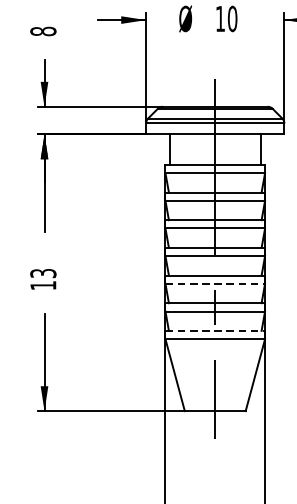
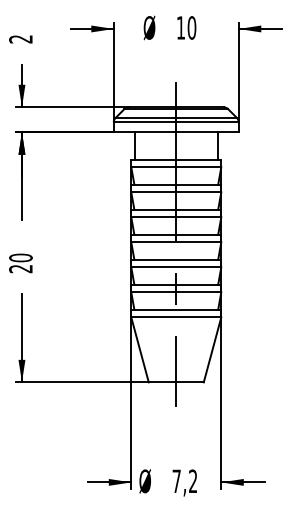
text: (42, 31) -> (20, 39), 8 -> 2
text: (42, 279) -> (20, 263), 13 -> 20
line: (215, 284) -> (176, 267), dashed -> solid
line: (215, 330) -> (176, 309), dashed -> solid

